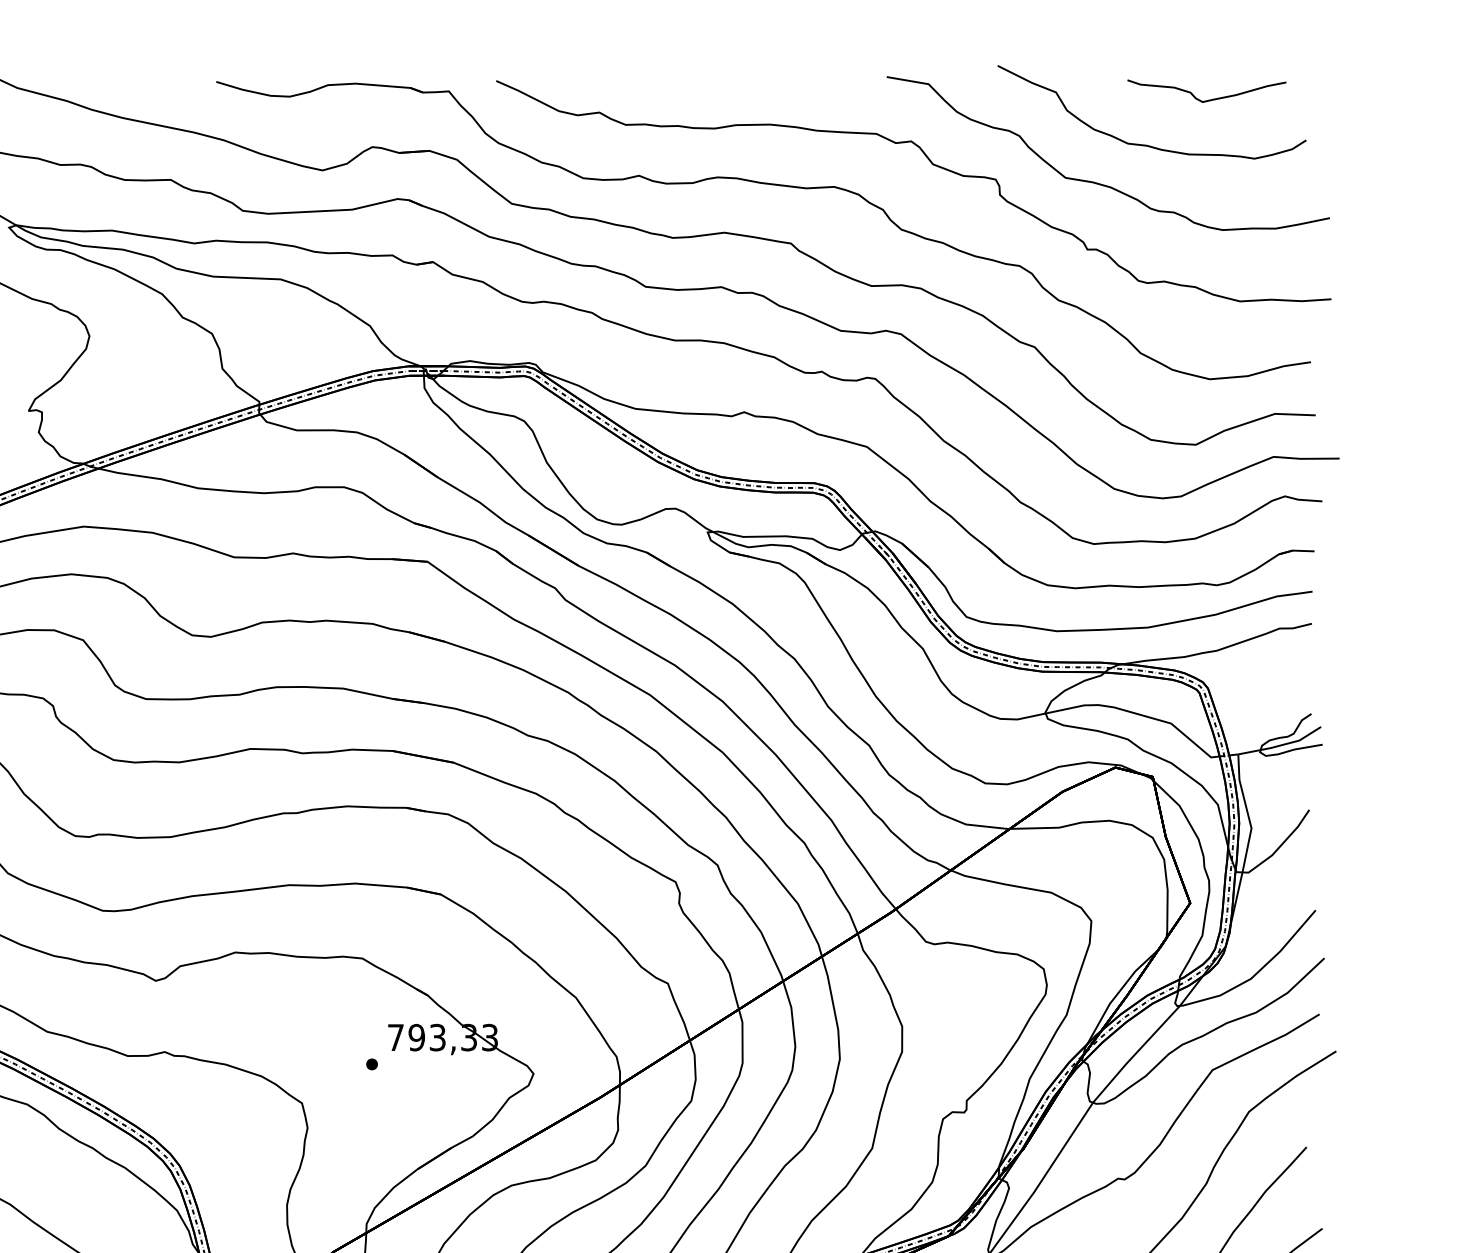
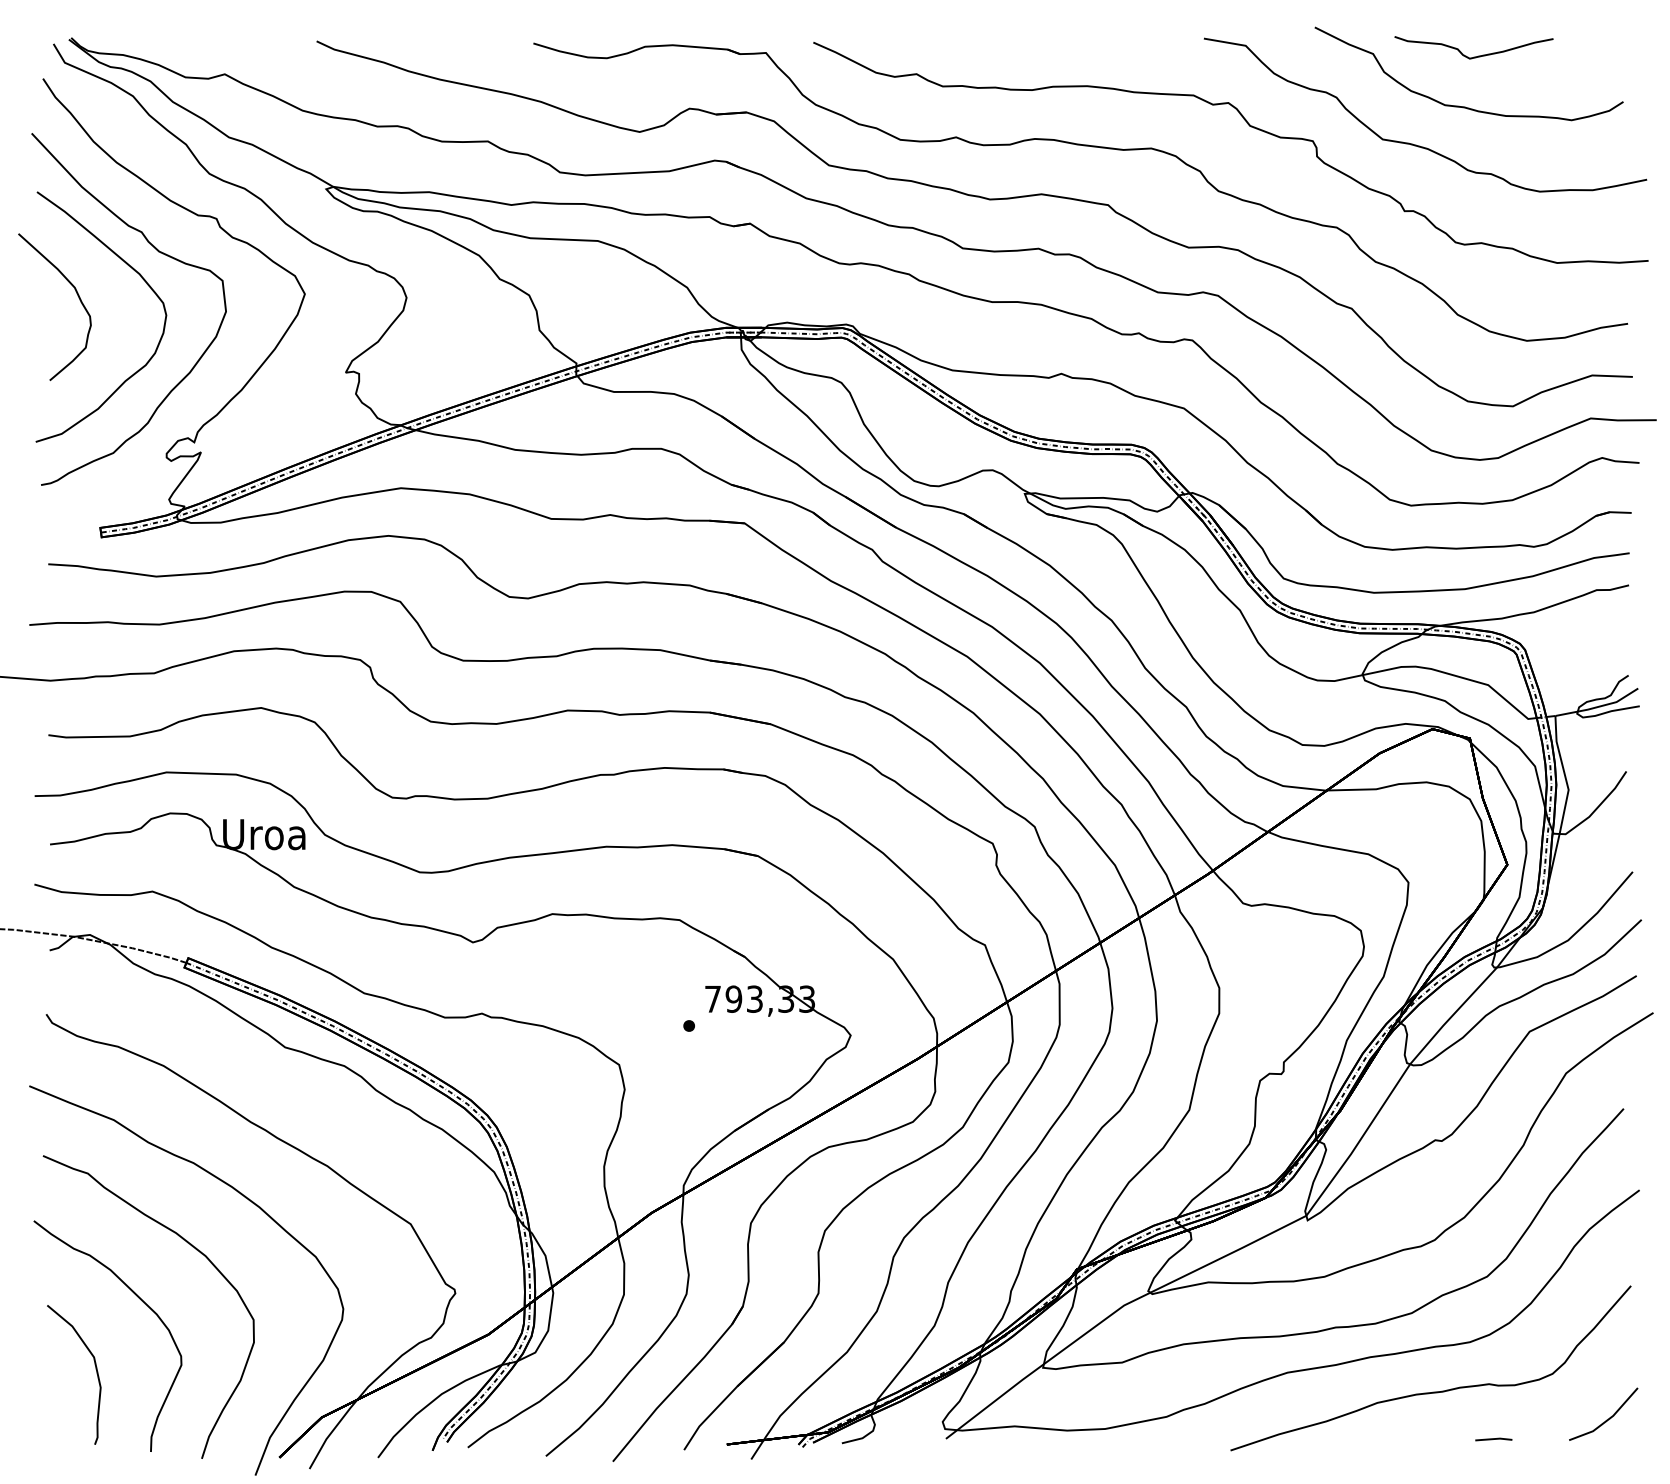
curve: (1206, 99) -> (1473, 56), moved

